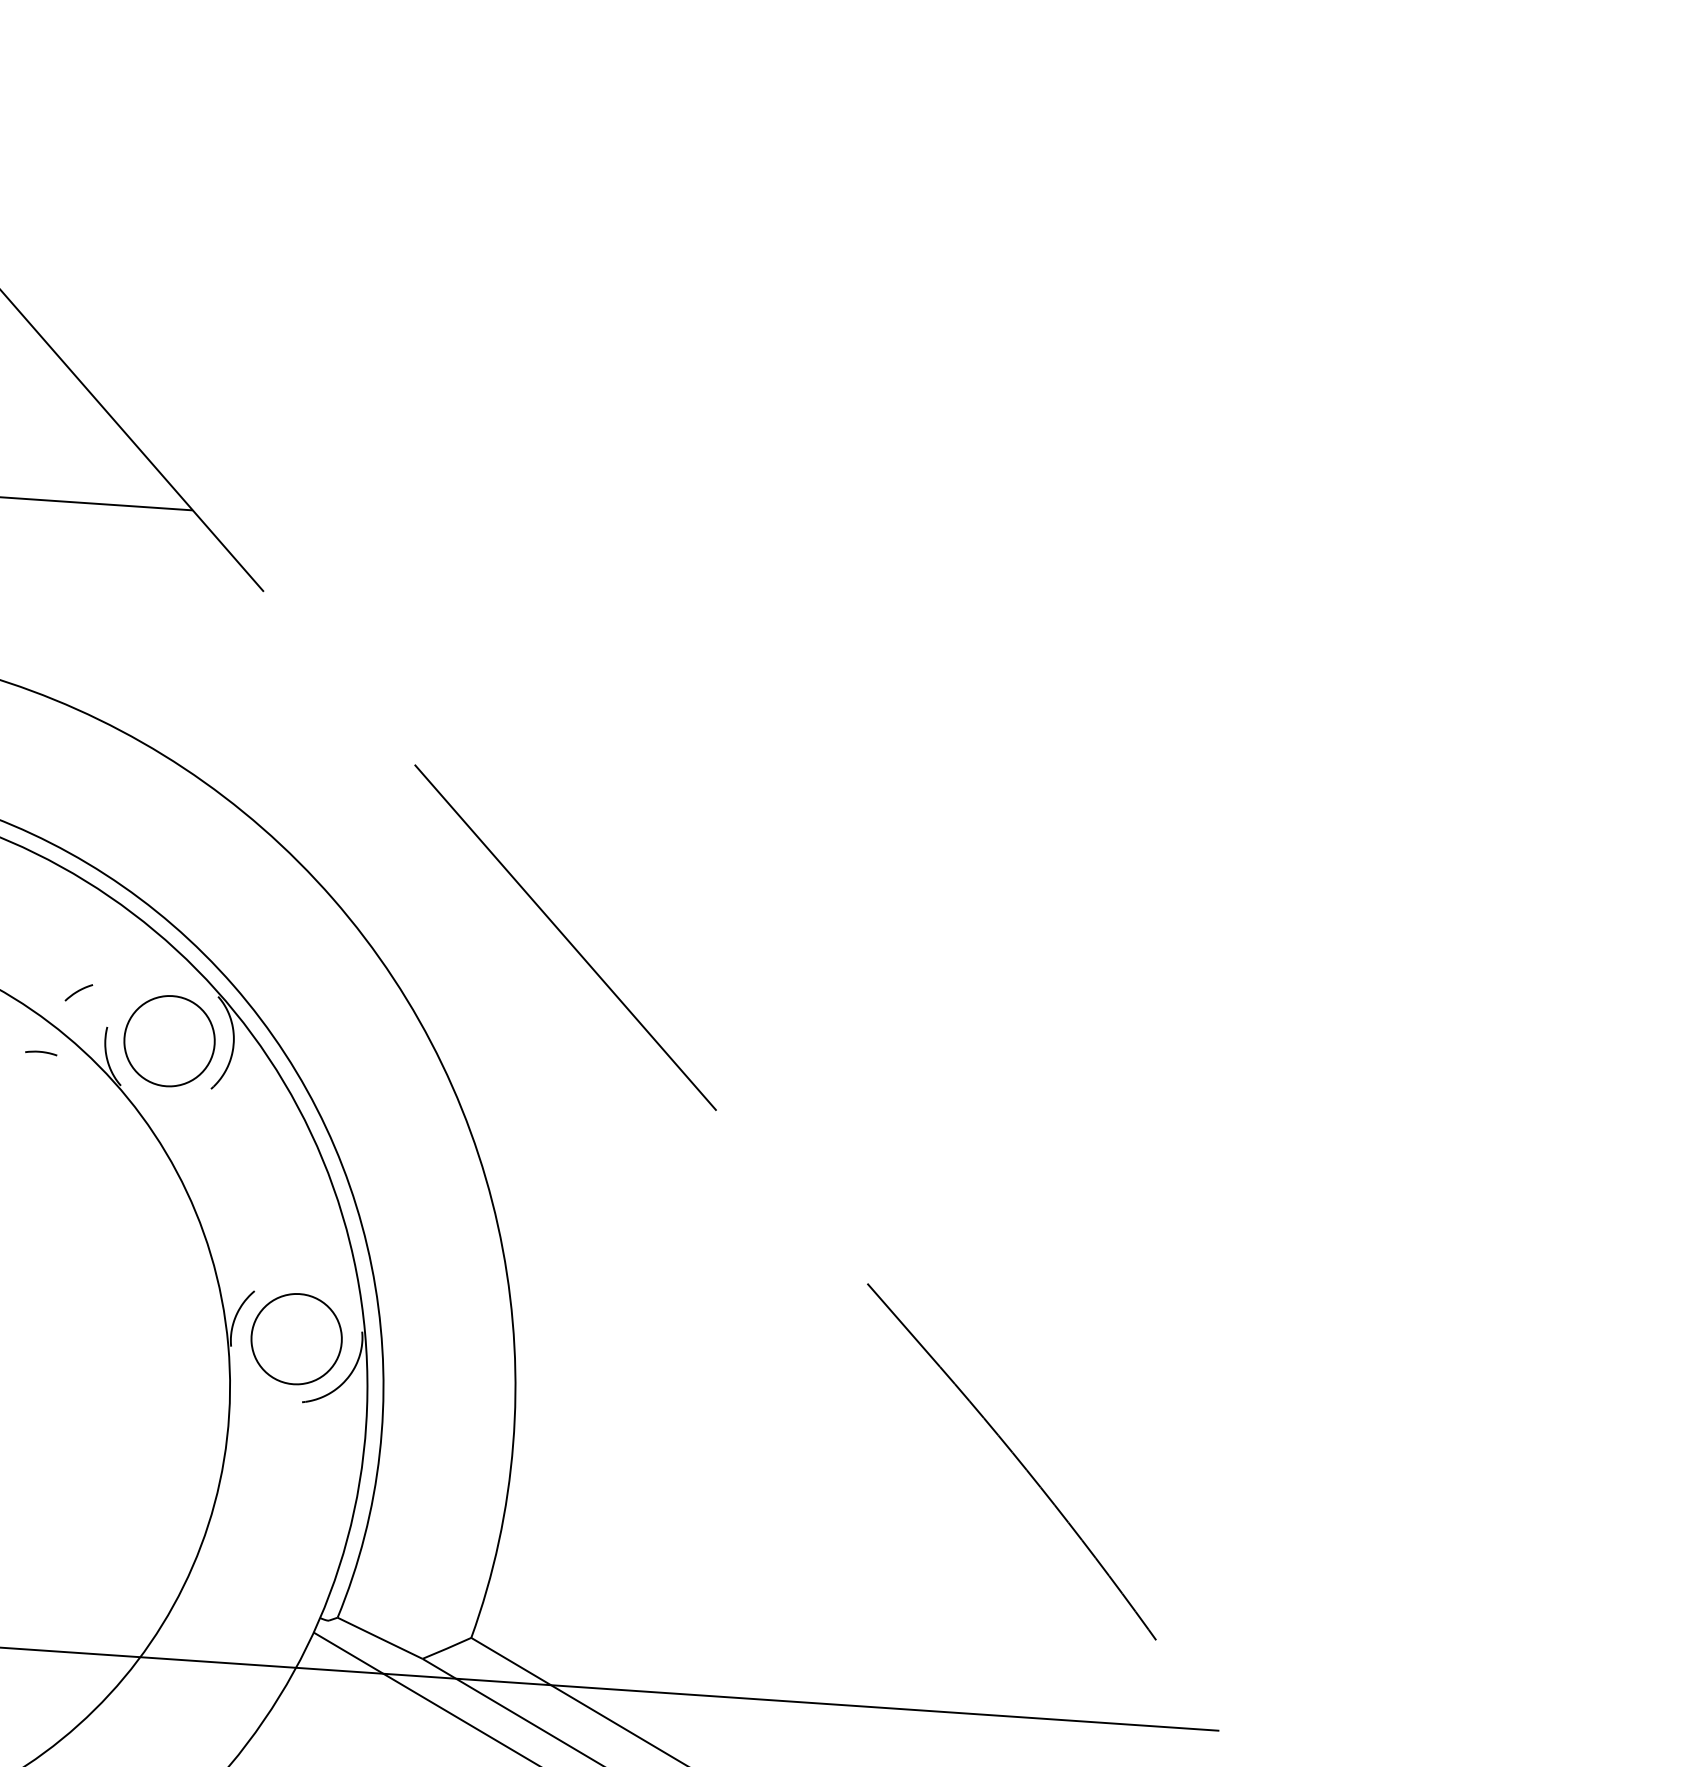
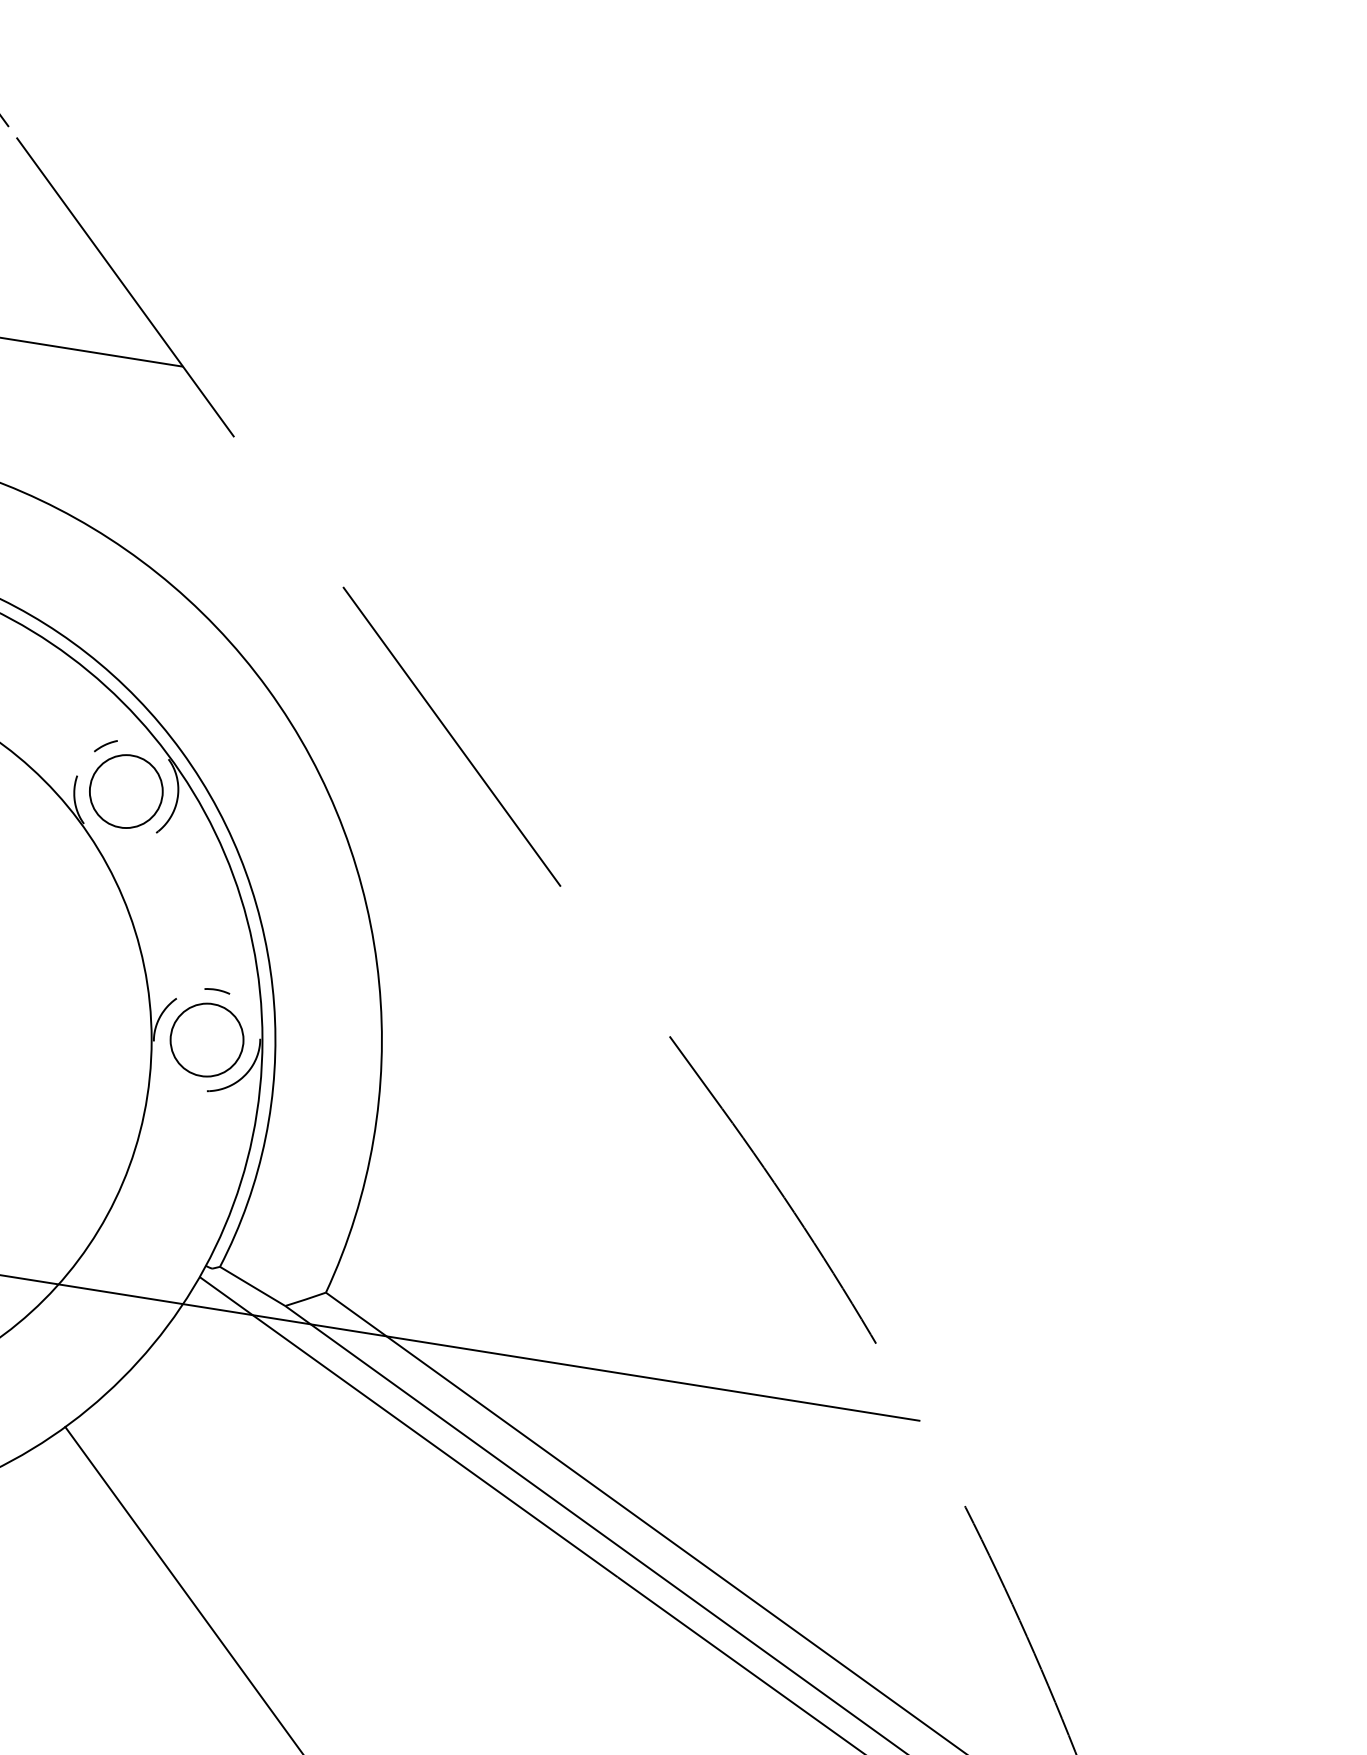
curve: (78, 992) -> (105, 745), moved
curve: (41, 1052) -> (217, 990), moved

